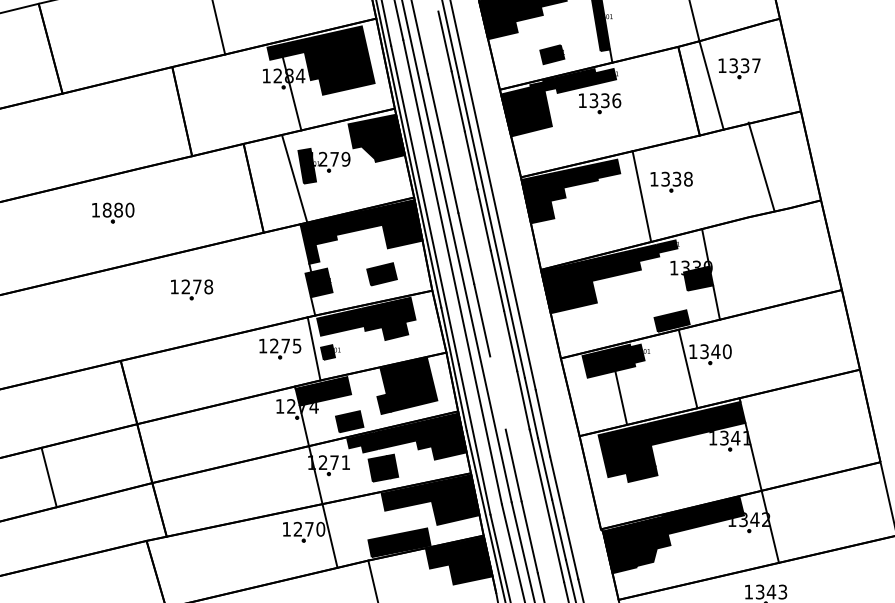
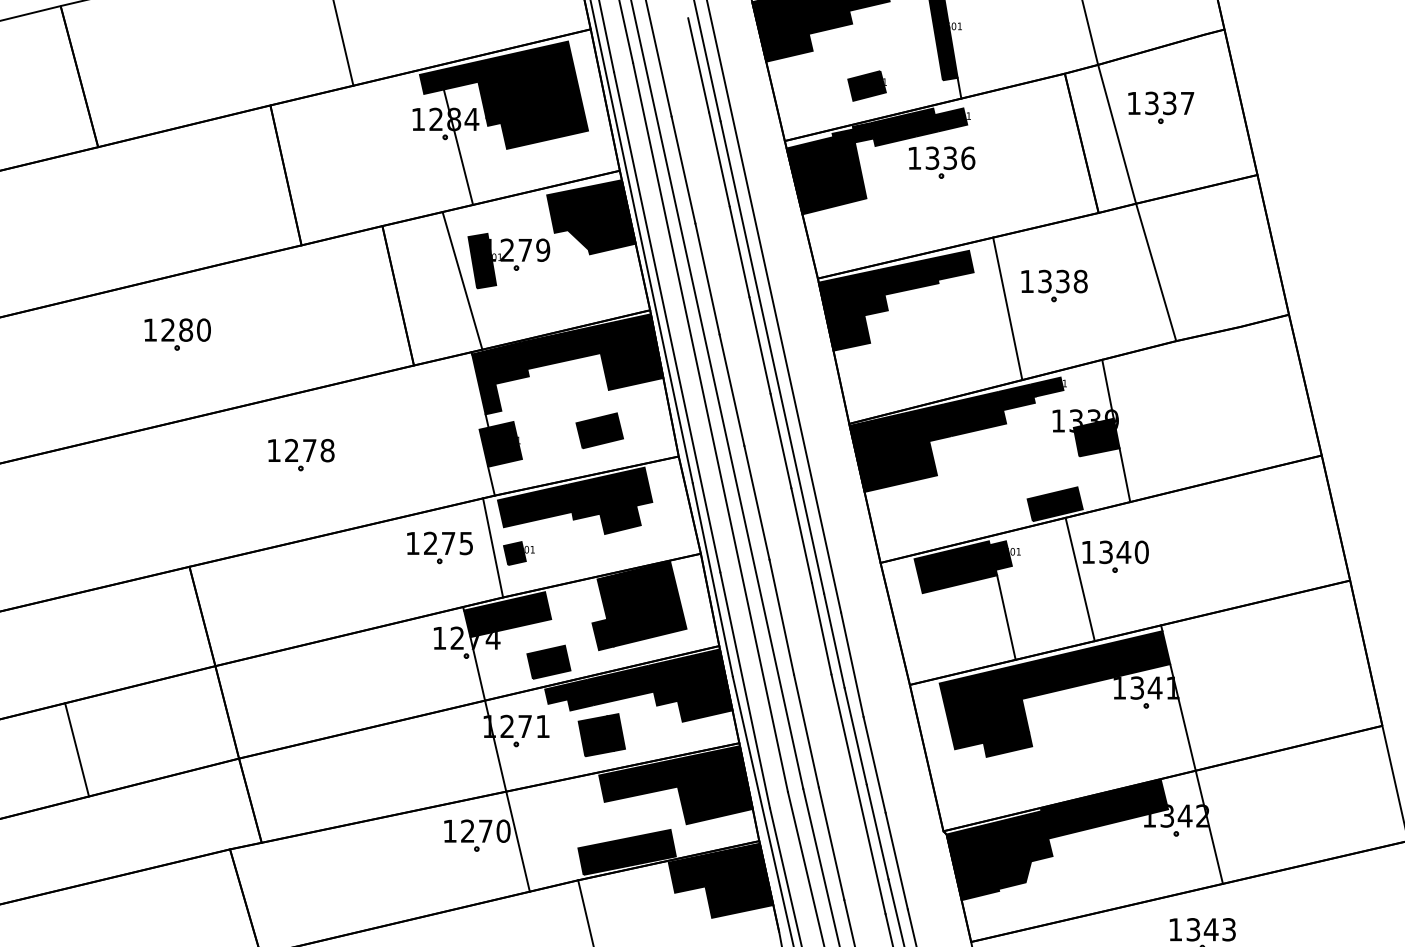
line: (761, 166) -> (1156, 272), moved
text: (106, 209) -> (167, 329), 1880 -> 1280
line: (497, 392) -> (781, 616), added
line: (620, 397) -> (1005, 617), moved

